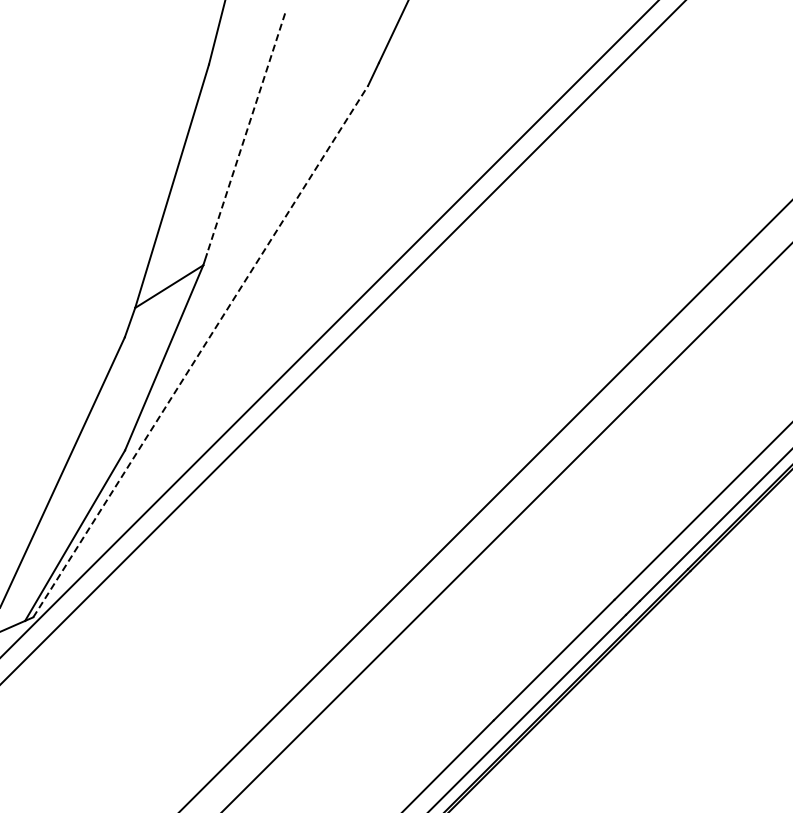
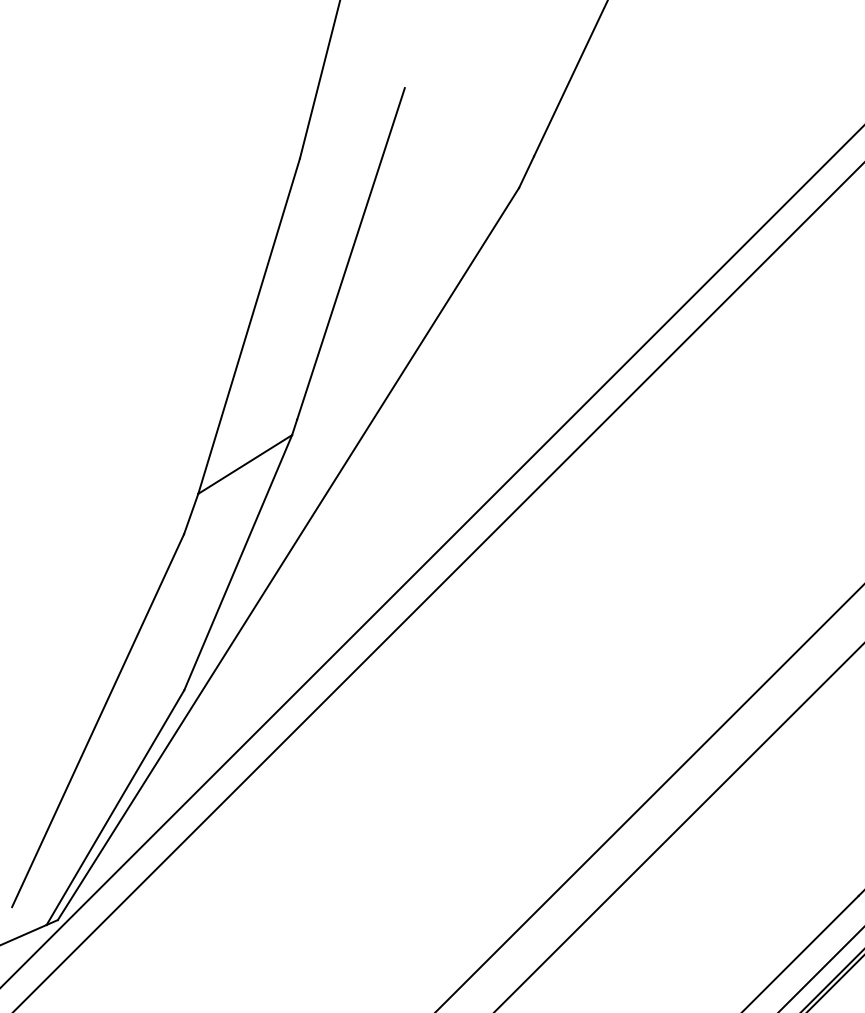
line: (246, 133) -> (351, 253), dashed -> solid
line: (200, 351) -> (288, 553), dashed -> solid

